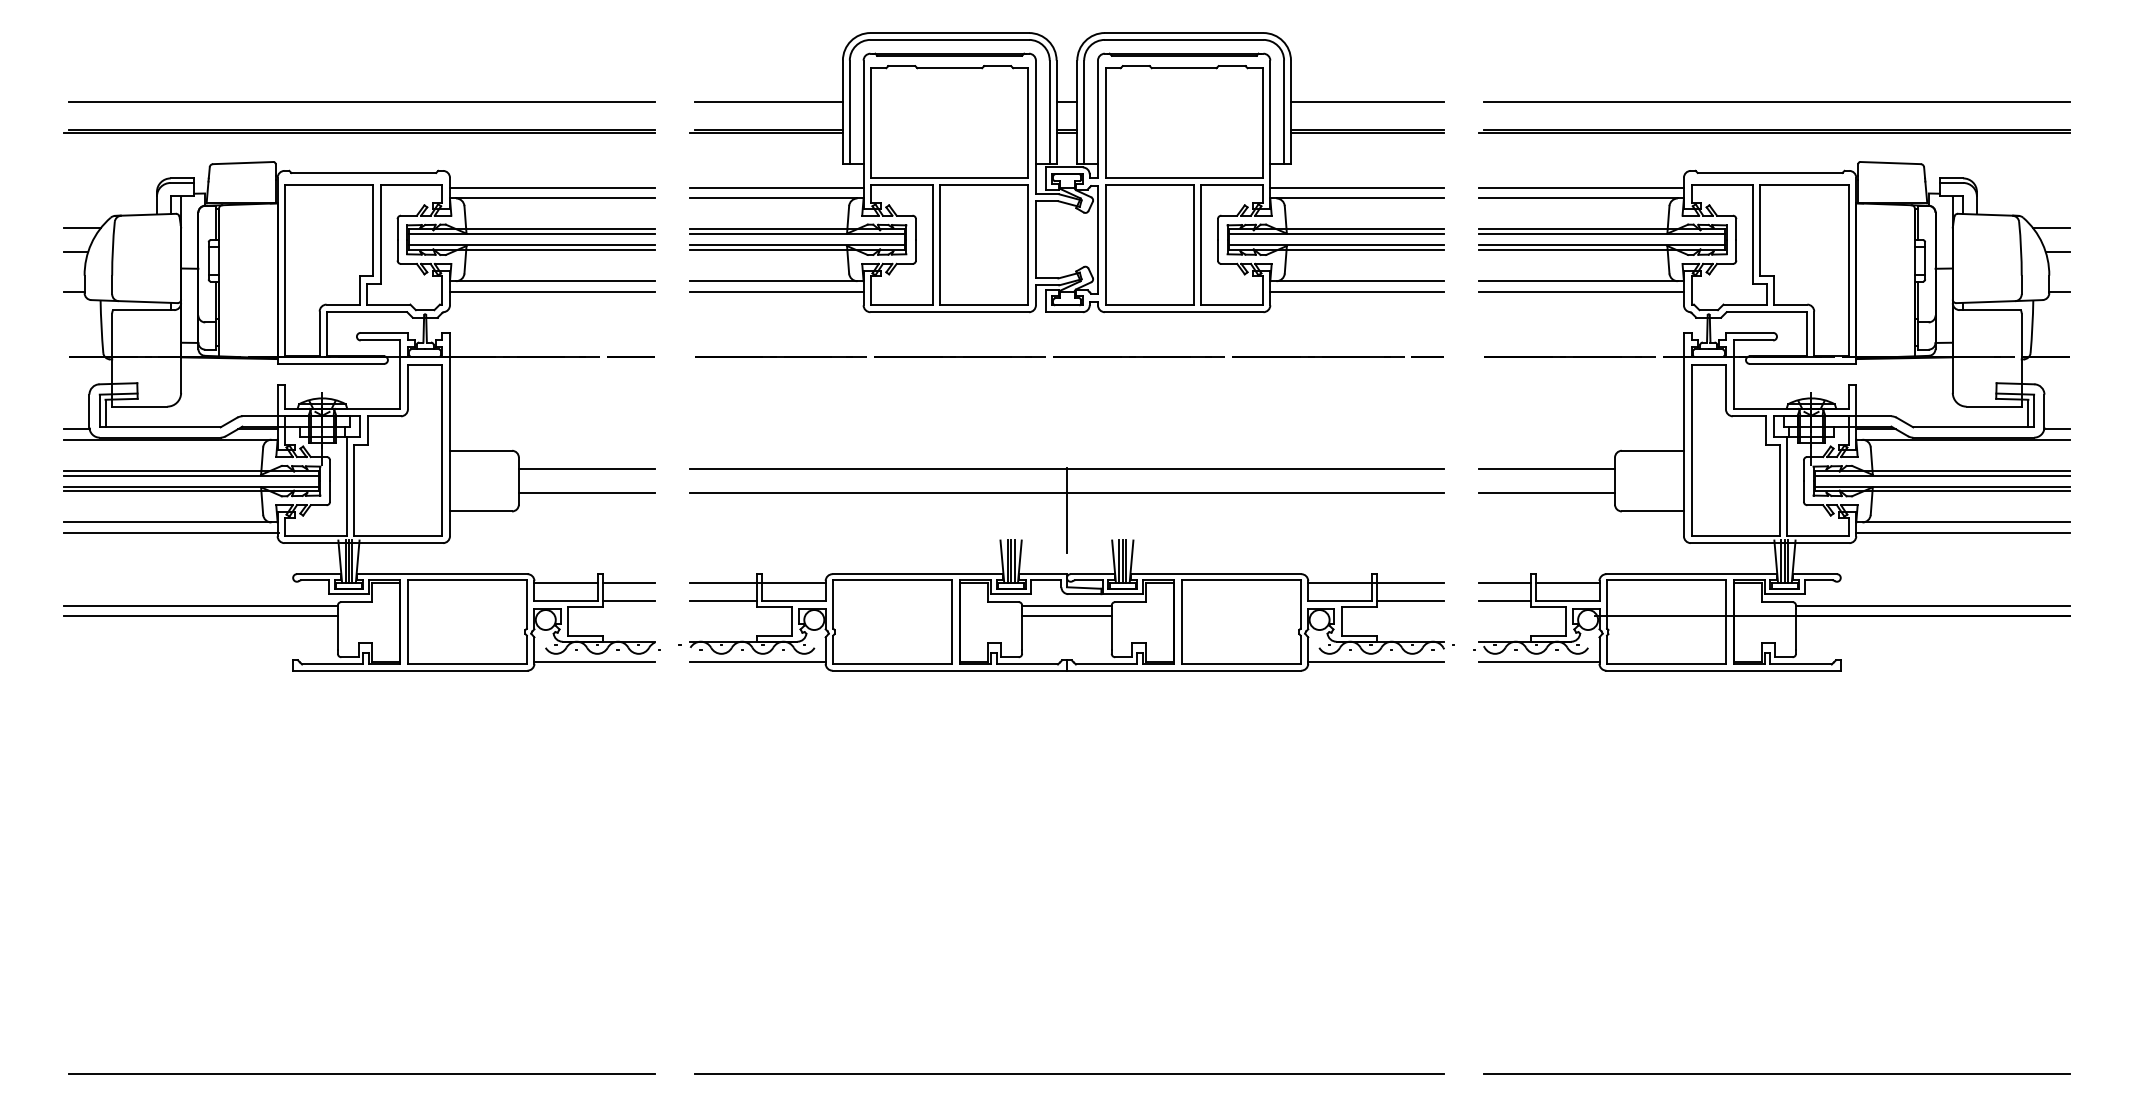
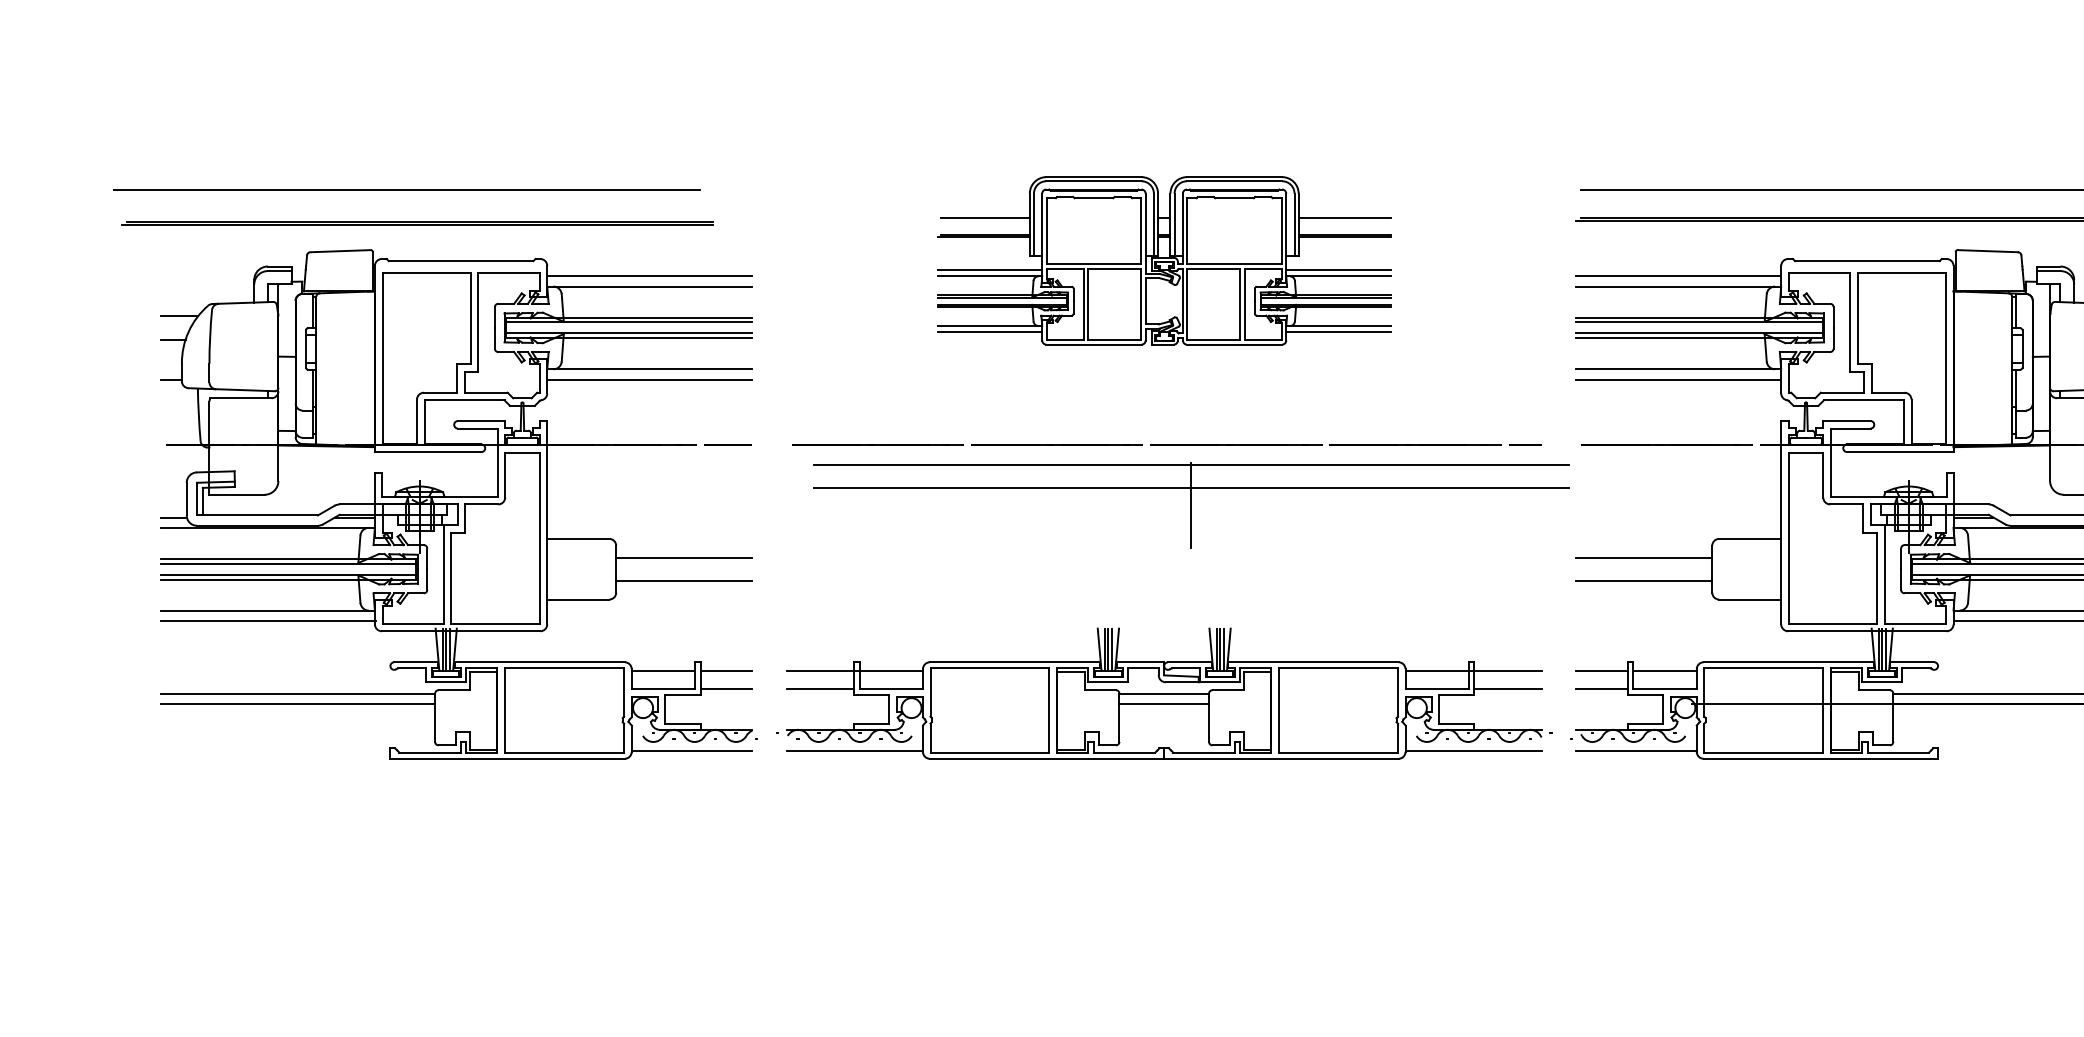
line: (361, 101) -> (406, 189), moved
line: (359, 130) -> (417, 222), moved
part: (1066, 172) -> (1163, 260), size x0.6
part: (1066, 510) -> (1190, 505), moved

